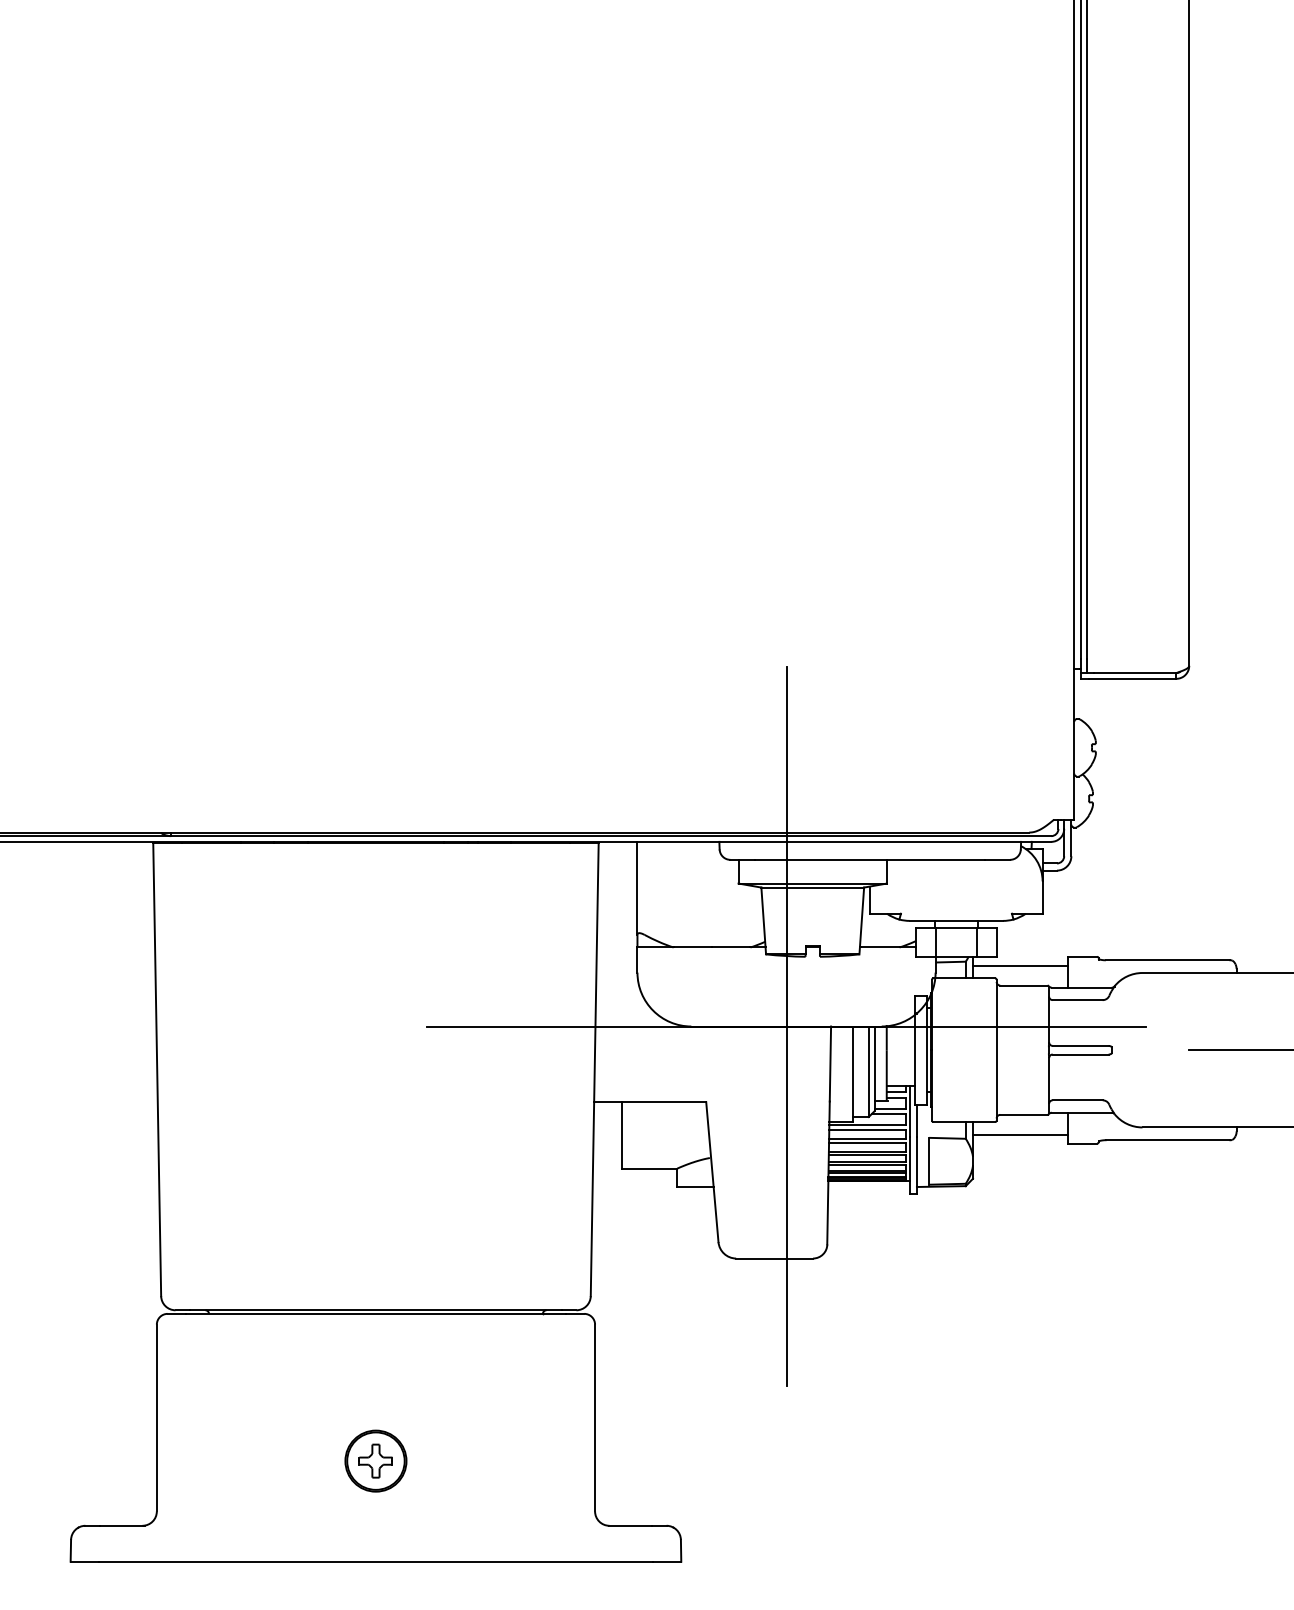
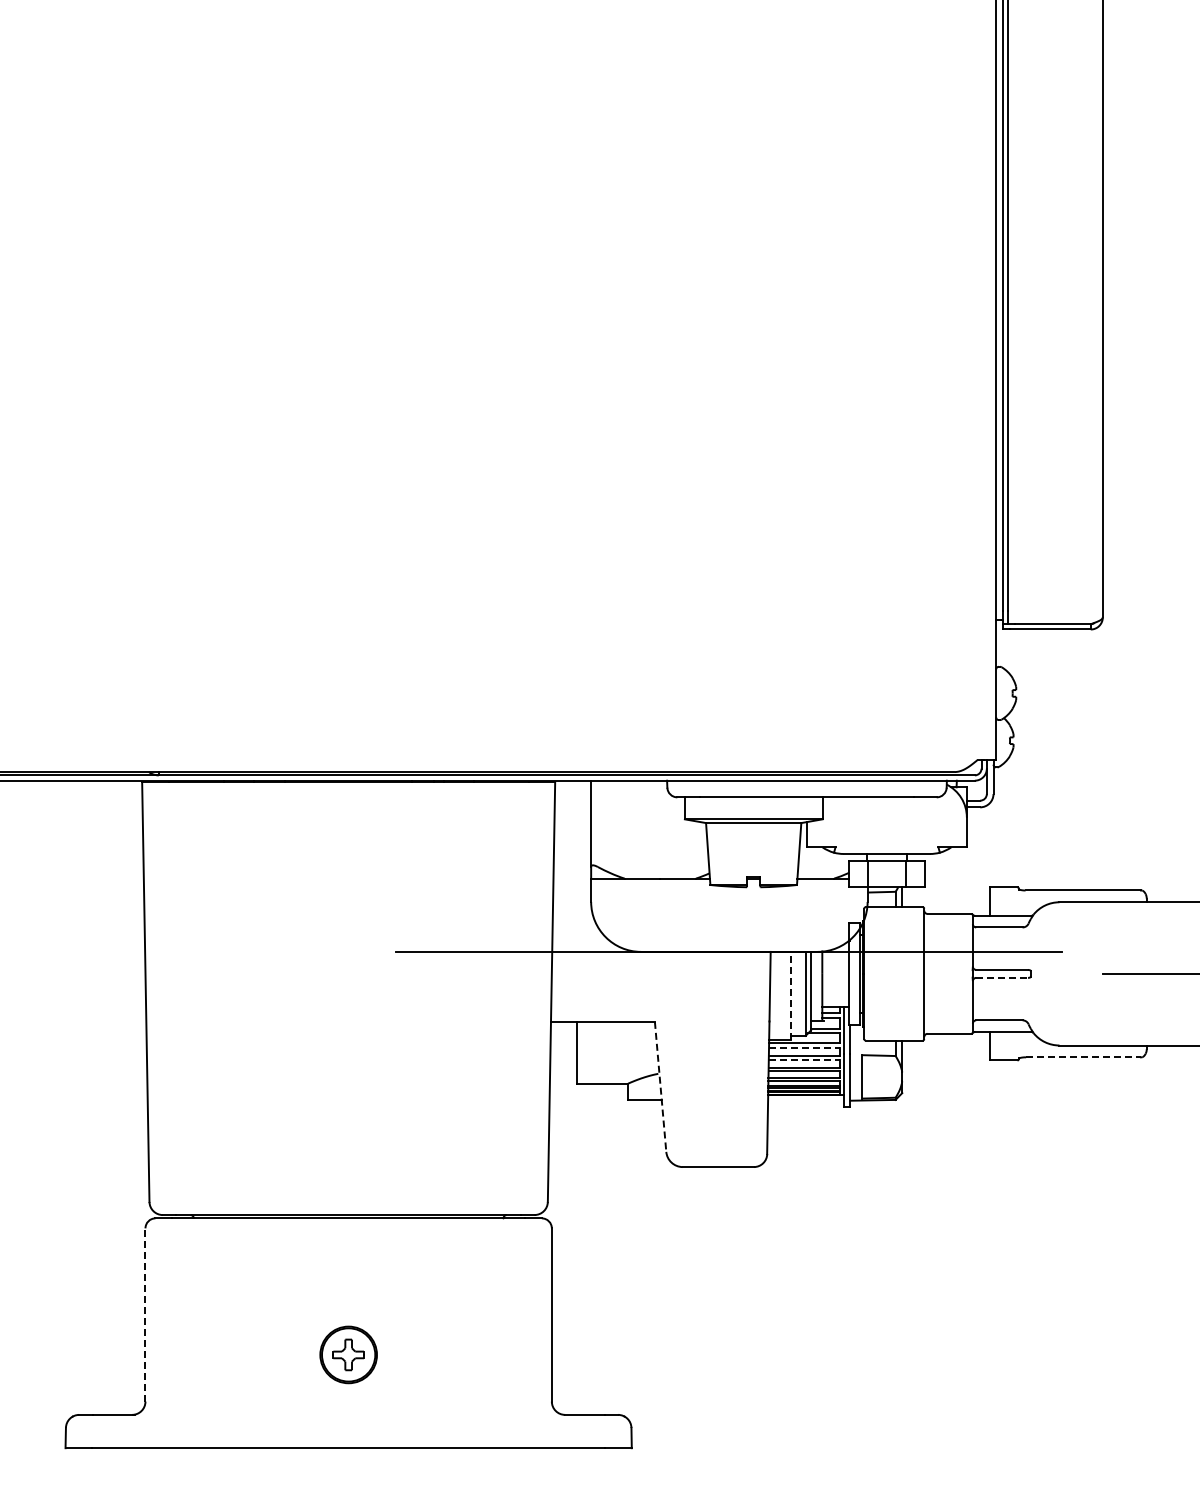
line: (1020, 965) -> (946, 895), removed
line: (786, 1026) -> (729, 951), removed
line: (1081, 1054) -> (1002, 977), solid -> dashed
line: (853, 1073) -> (791, 995), solid -> dashed
line: (867, 1129) -> (804, 1047), solid -> dashed
line: (1020, 1134) -> (946, 1052), removed
line: (1168, 1140) -> (1083, 1057), solid -> dashed
line: (867, 1143) -> (804, 1060), solid -> dashed
line: (712, 1172) -> (660, 1087), solid -> dashed
line: (156, 1417) -> (145, 1314), solid -> dashed

